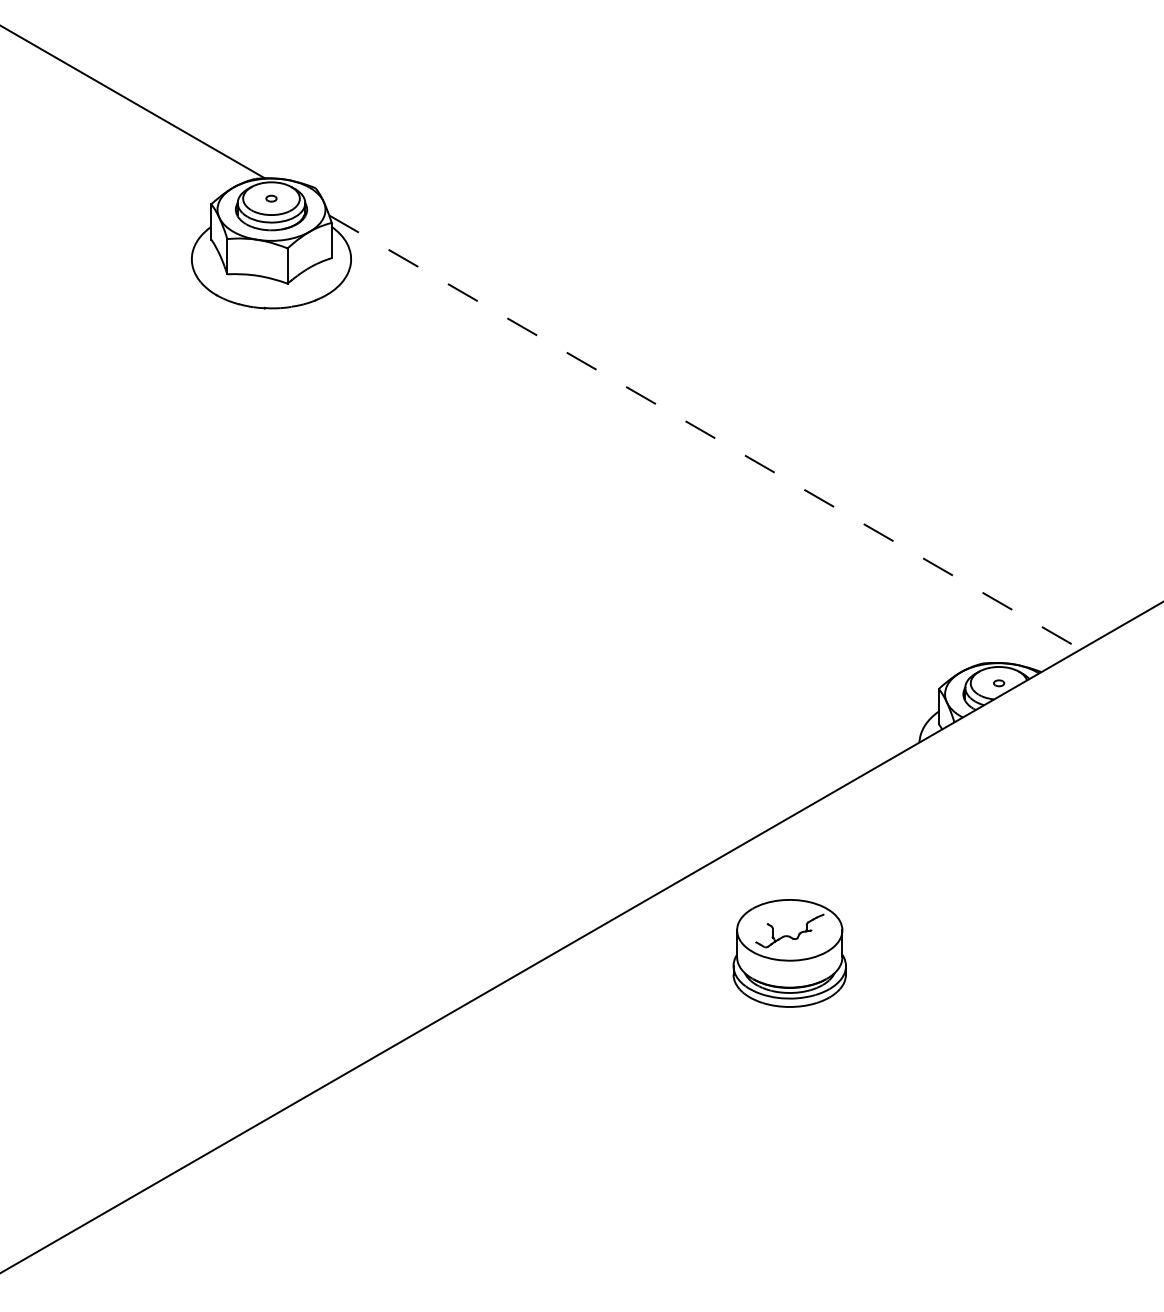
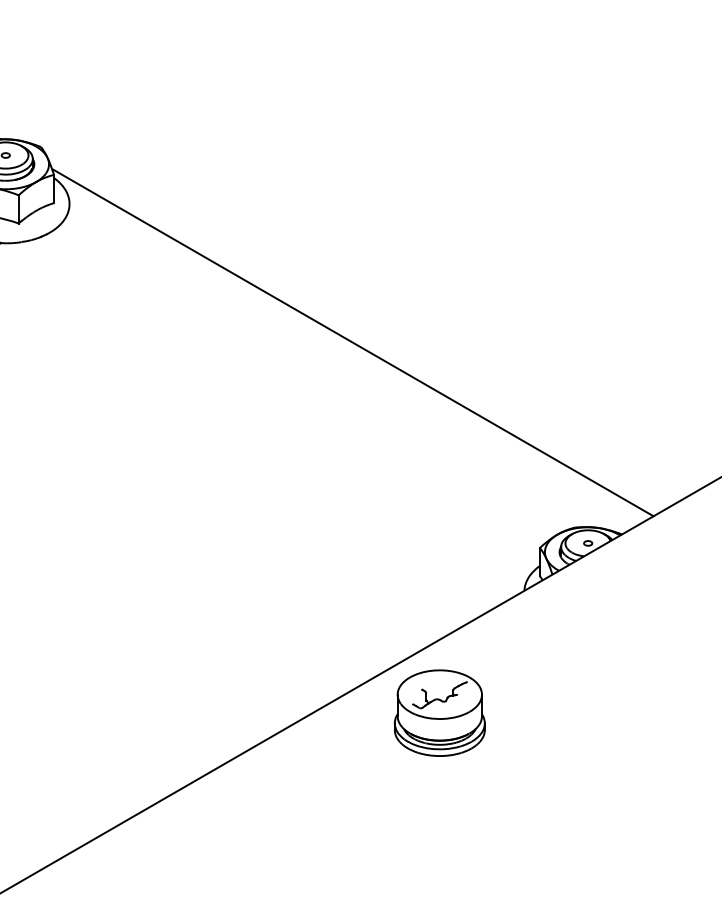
line: (705, 432) -> (353, 342), dashed -> solid
part: (789, 953) -> (439, 713), moved

